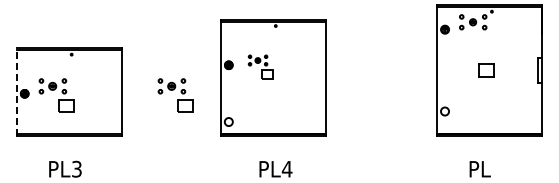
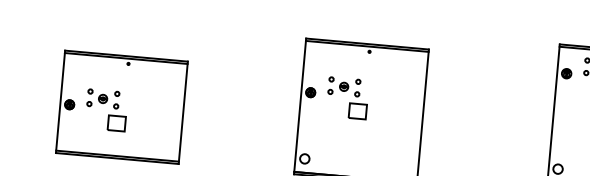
part: (260, 66) -> (347, 97), size x1.43
line: (16, 92) -> (60, 102), dashed -> solid
part: (175, 95) -> (245, 122), removed

